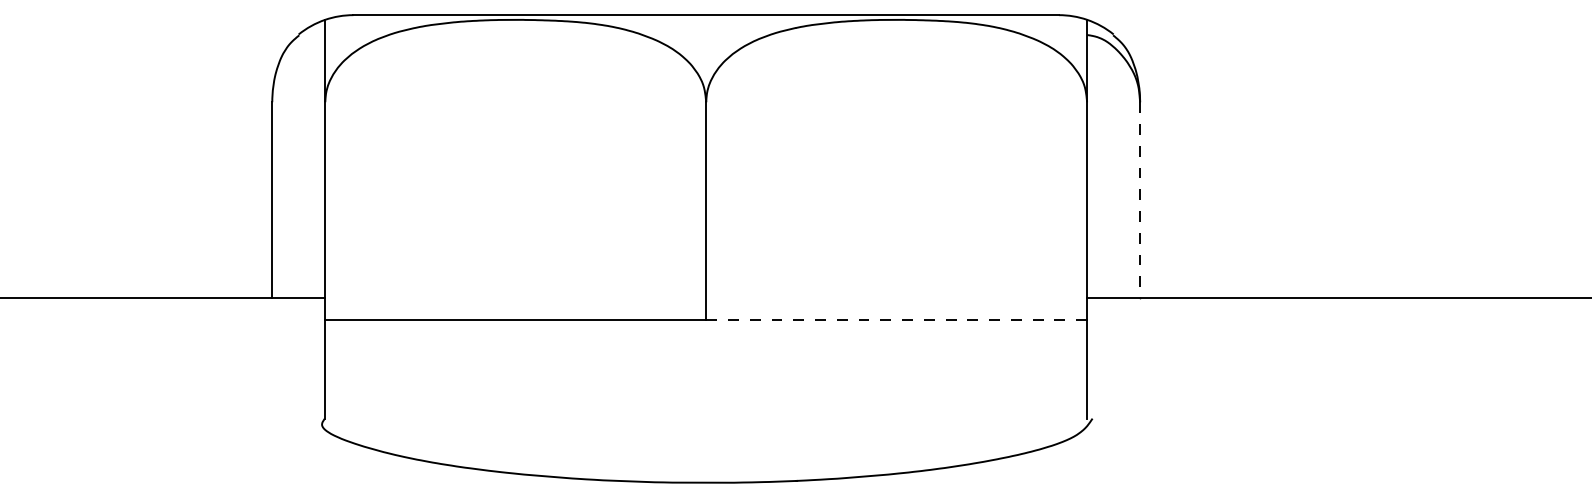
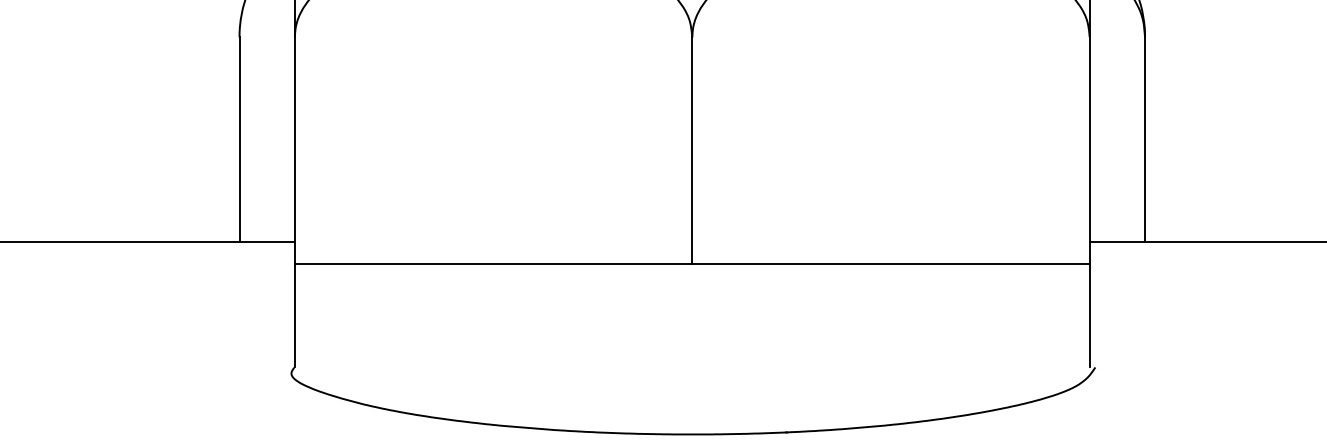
line: (1140, 200) -> (1145, 139), dashed -> solid
line: (897, 319) -> (891, 264), dashed -> solid

